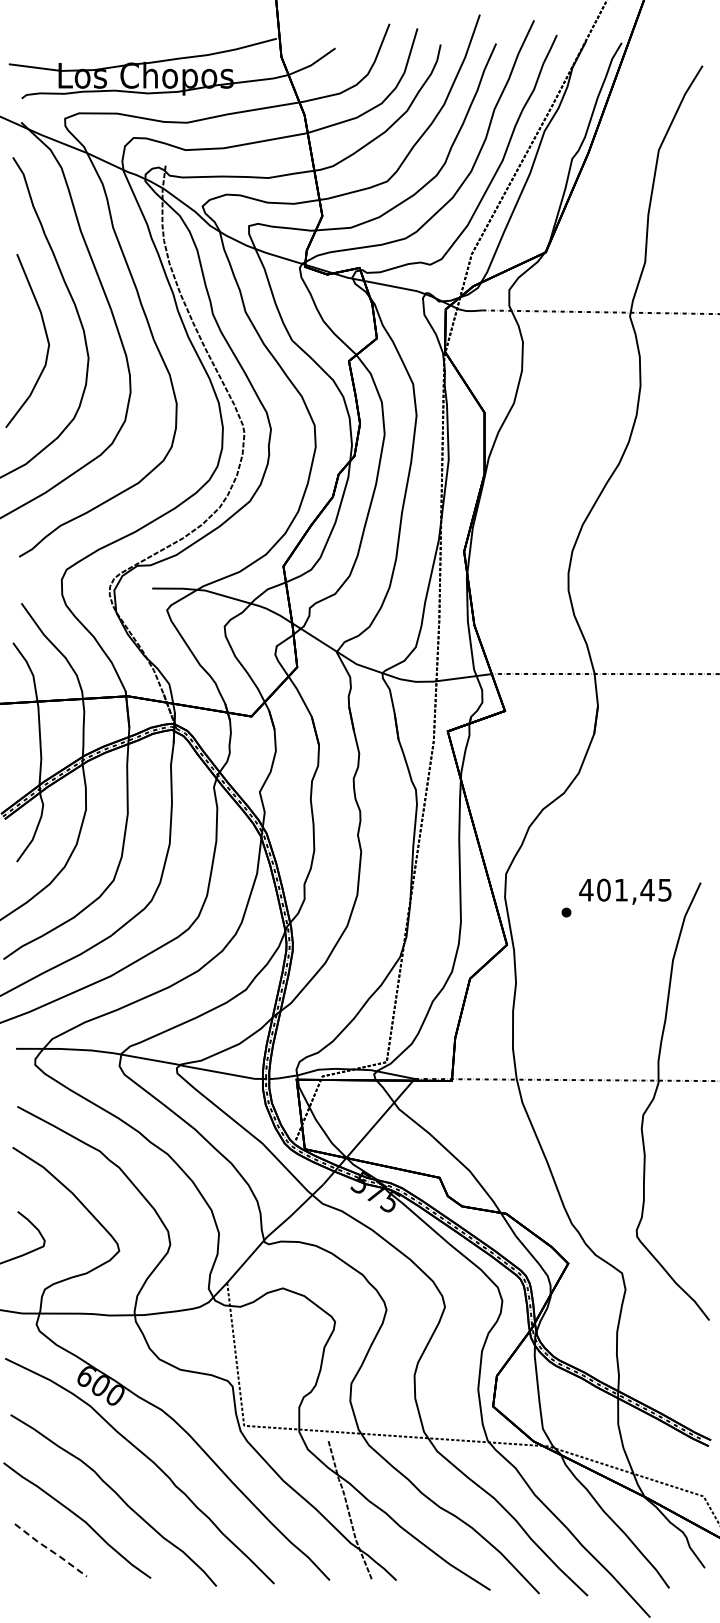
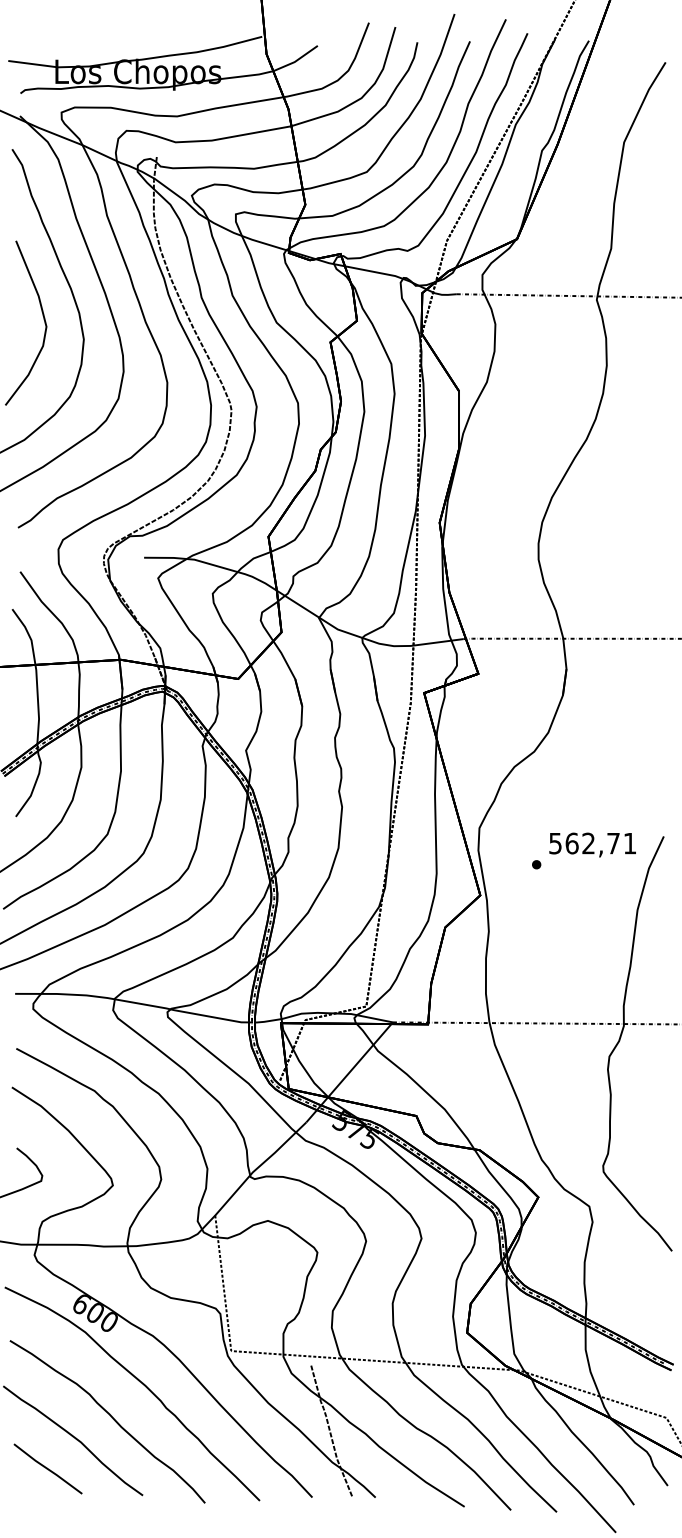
text: (625, 889) -> (592, 842), 401,45 -> 562,71
line: (50, 1550) -> (47, 1469), dashed -> solid

